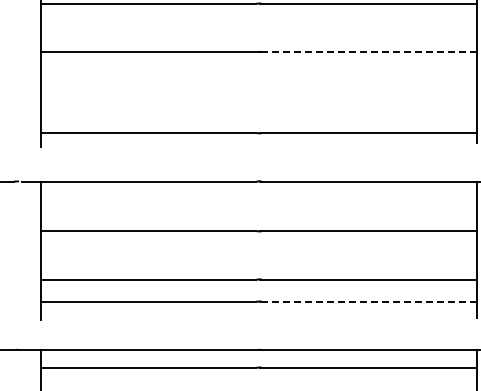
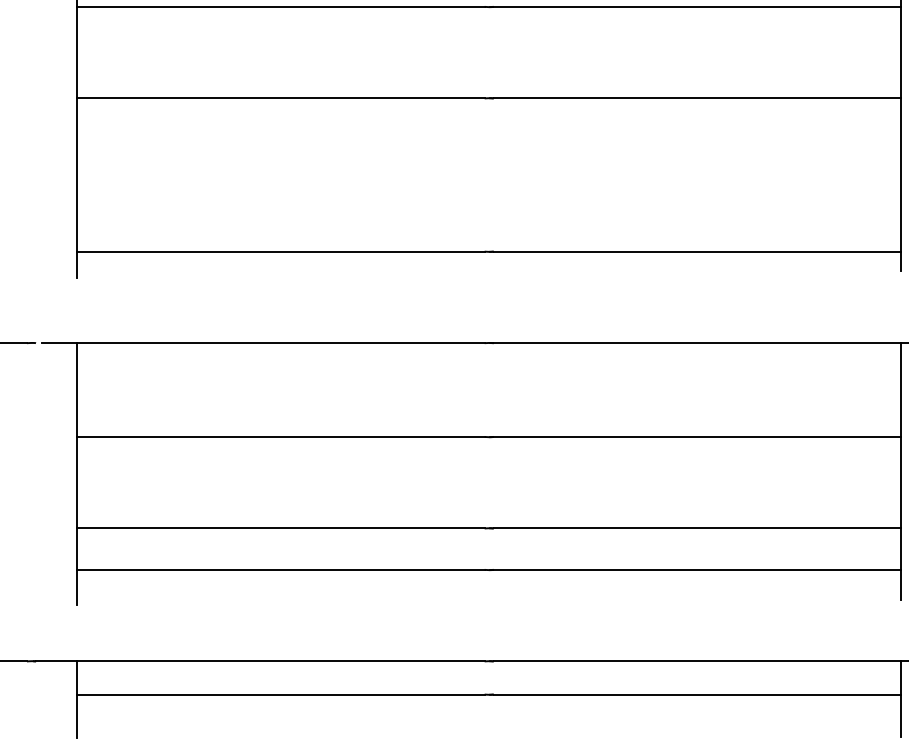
line: (369, 52) -> (698, 99), dashed -> solid
line: (369, 301) -> (698, 569), dashed -> solid

